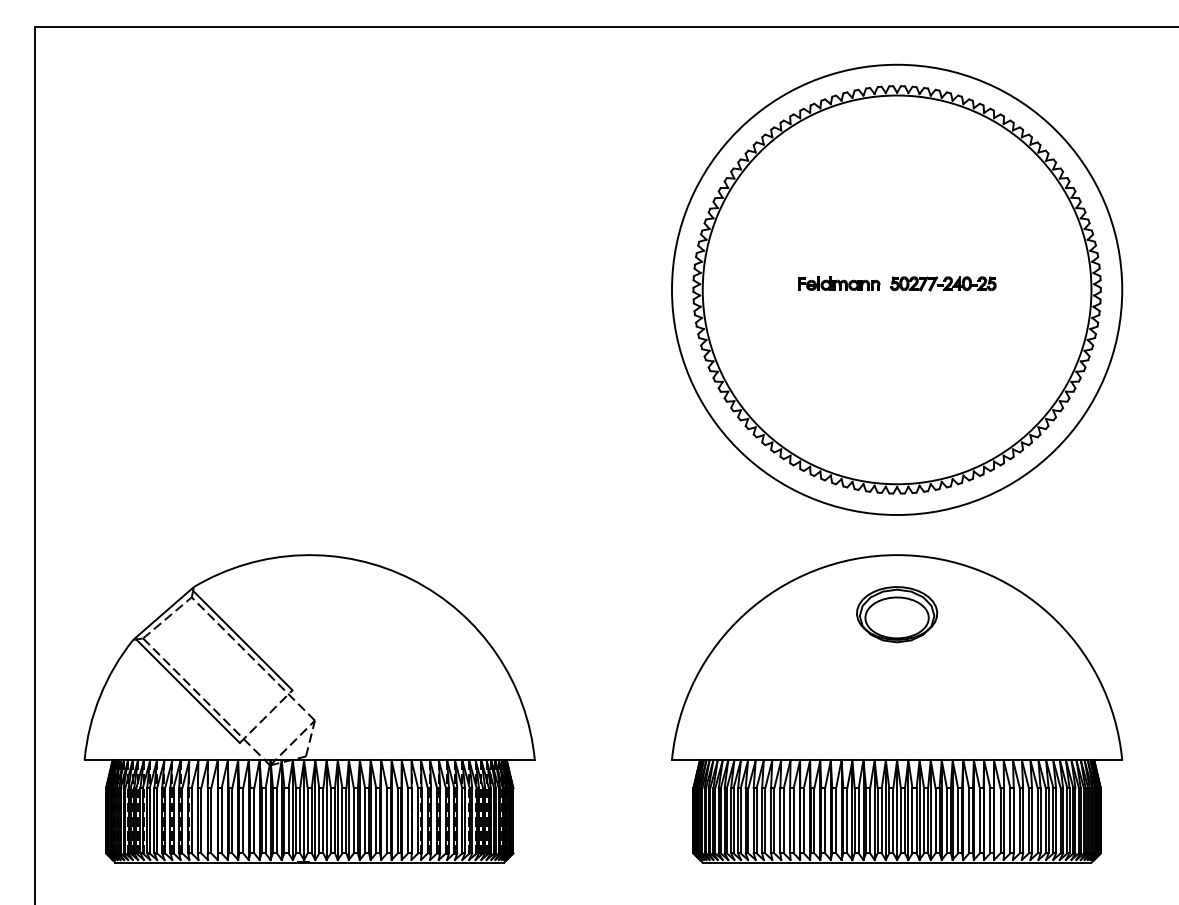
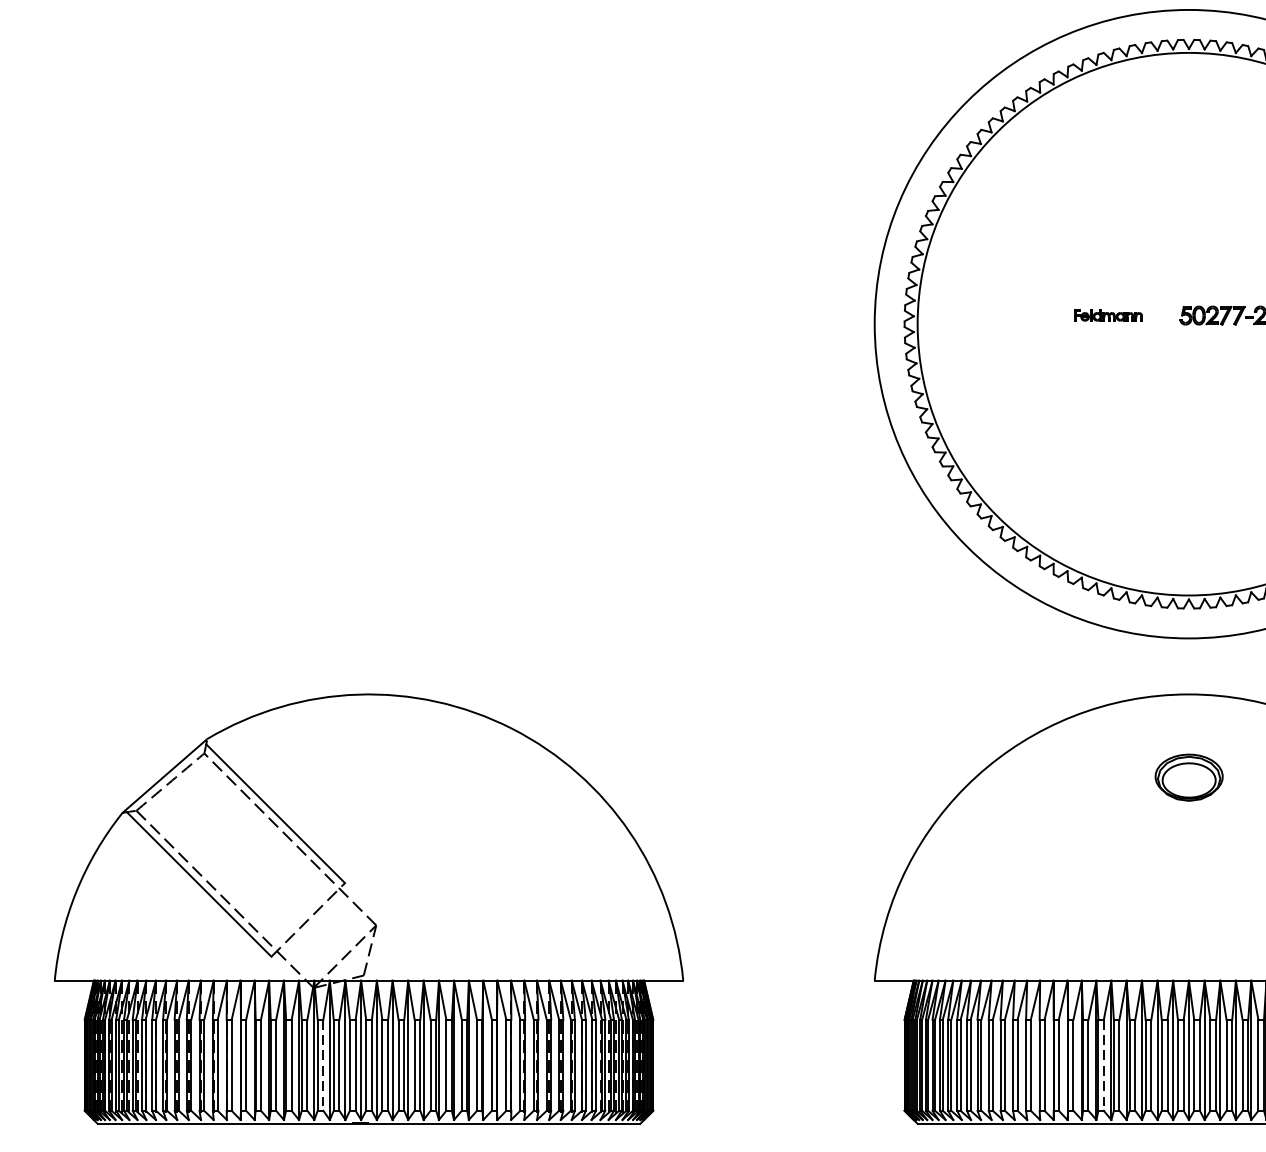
part: (839, 283) -> (1108, 315), size x0.6
part: (897, 614) -> (1189, 777), size x0.6
line: (277, 820) -> (324, 1064), solid -> dashed
line: (836, 820) -> (1104, 1064), solid -> dashed

